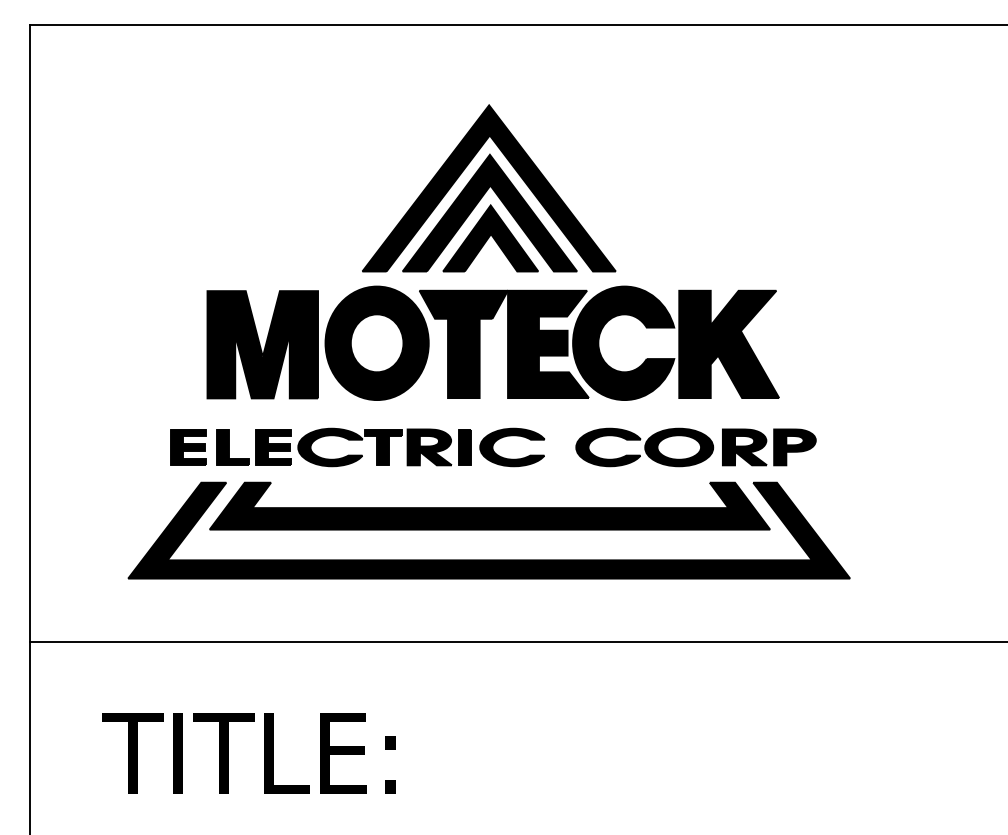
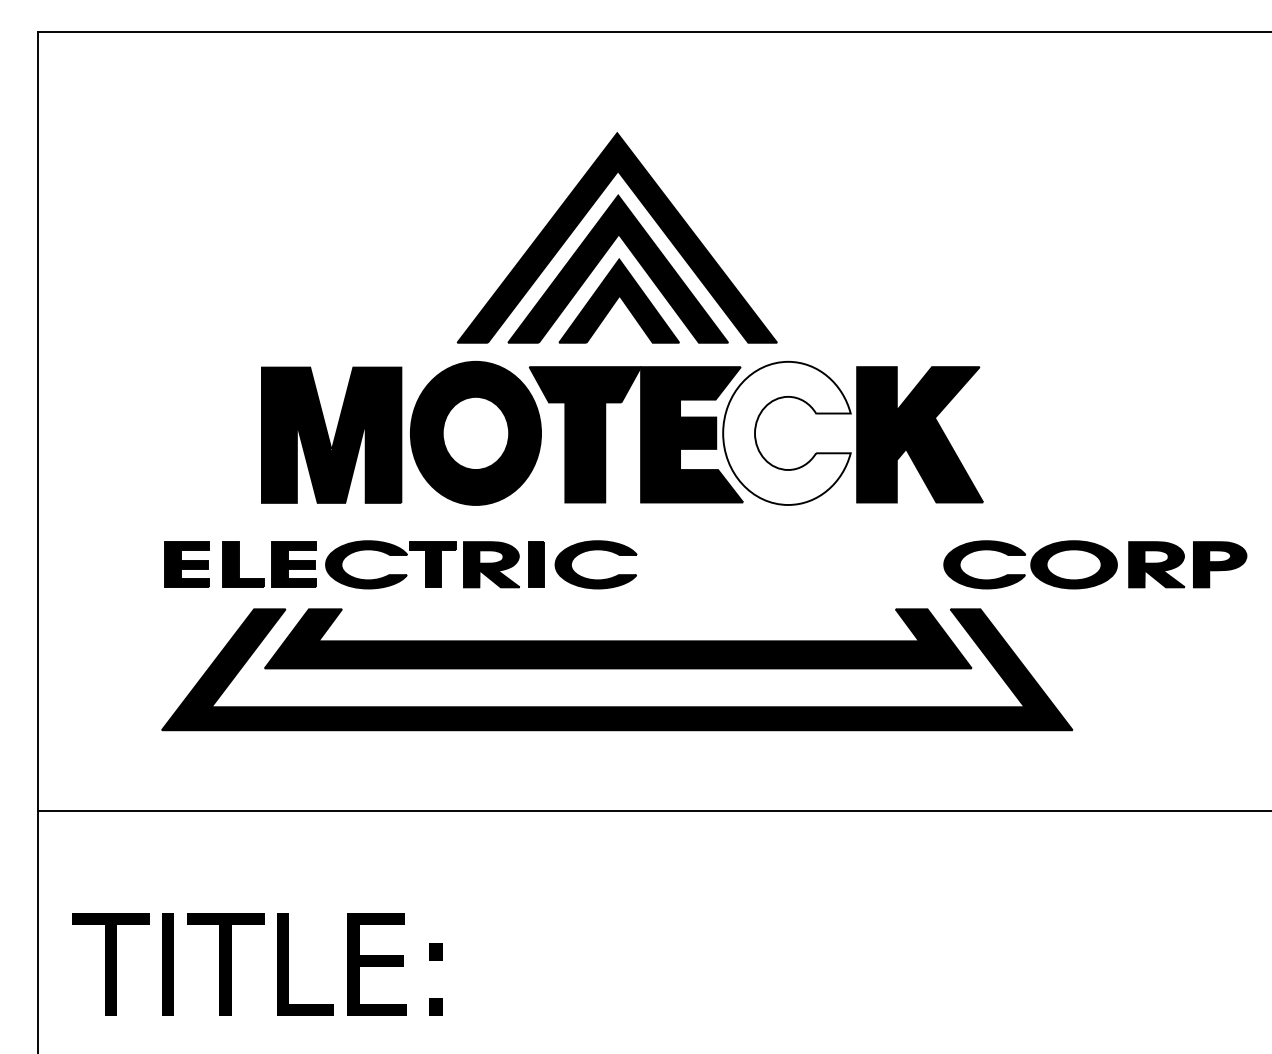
fill: (623, 343) -> (786, 433), removed
part: (357, 440) -> (400, 556), moved
part: (695, 447) -> (1094, 564), moved
text: (248, 753) -> (256, 964), moved

